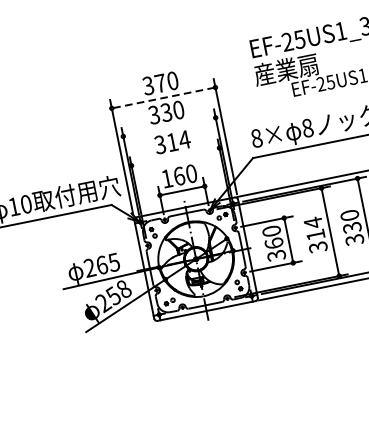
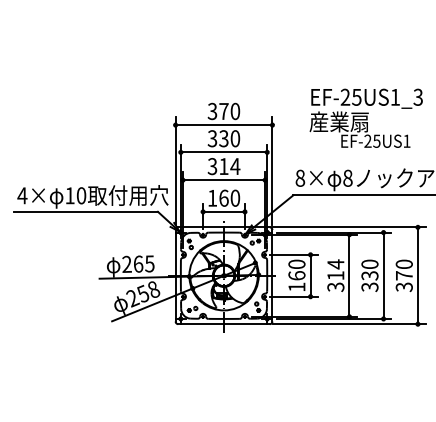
line: (164, 98) -> (224, 125), dashed -> solid
line: (168, 127) -> (223, 152), added
line: (175, 157) -> (223, 180), added
text: (276, 256) -> (296, 287), 360 -> 160

